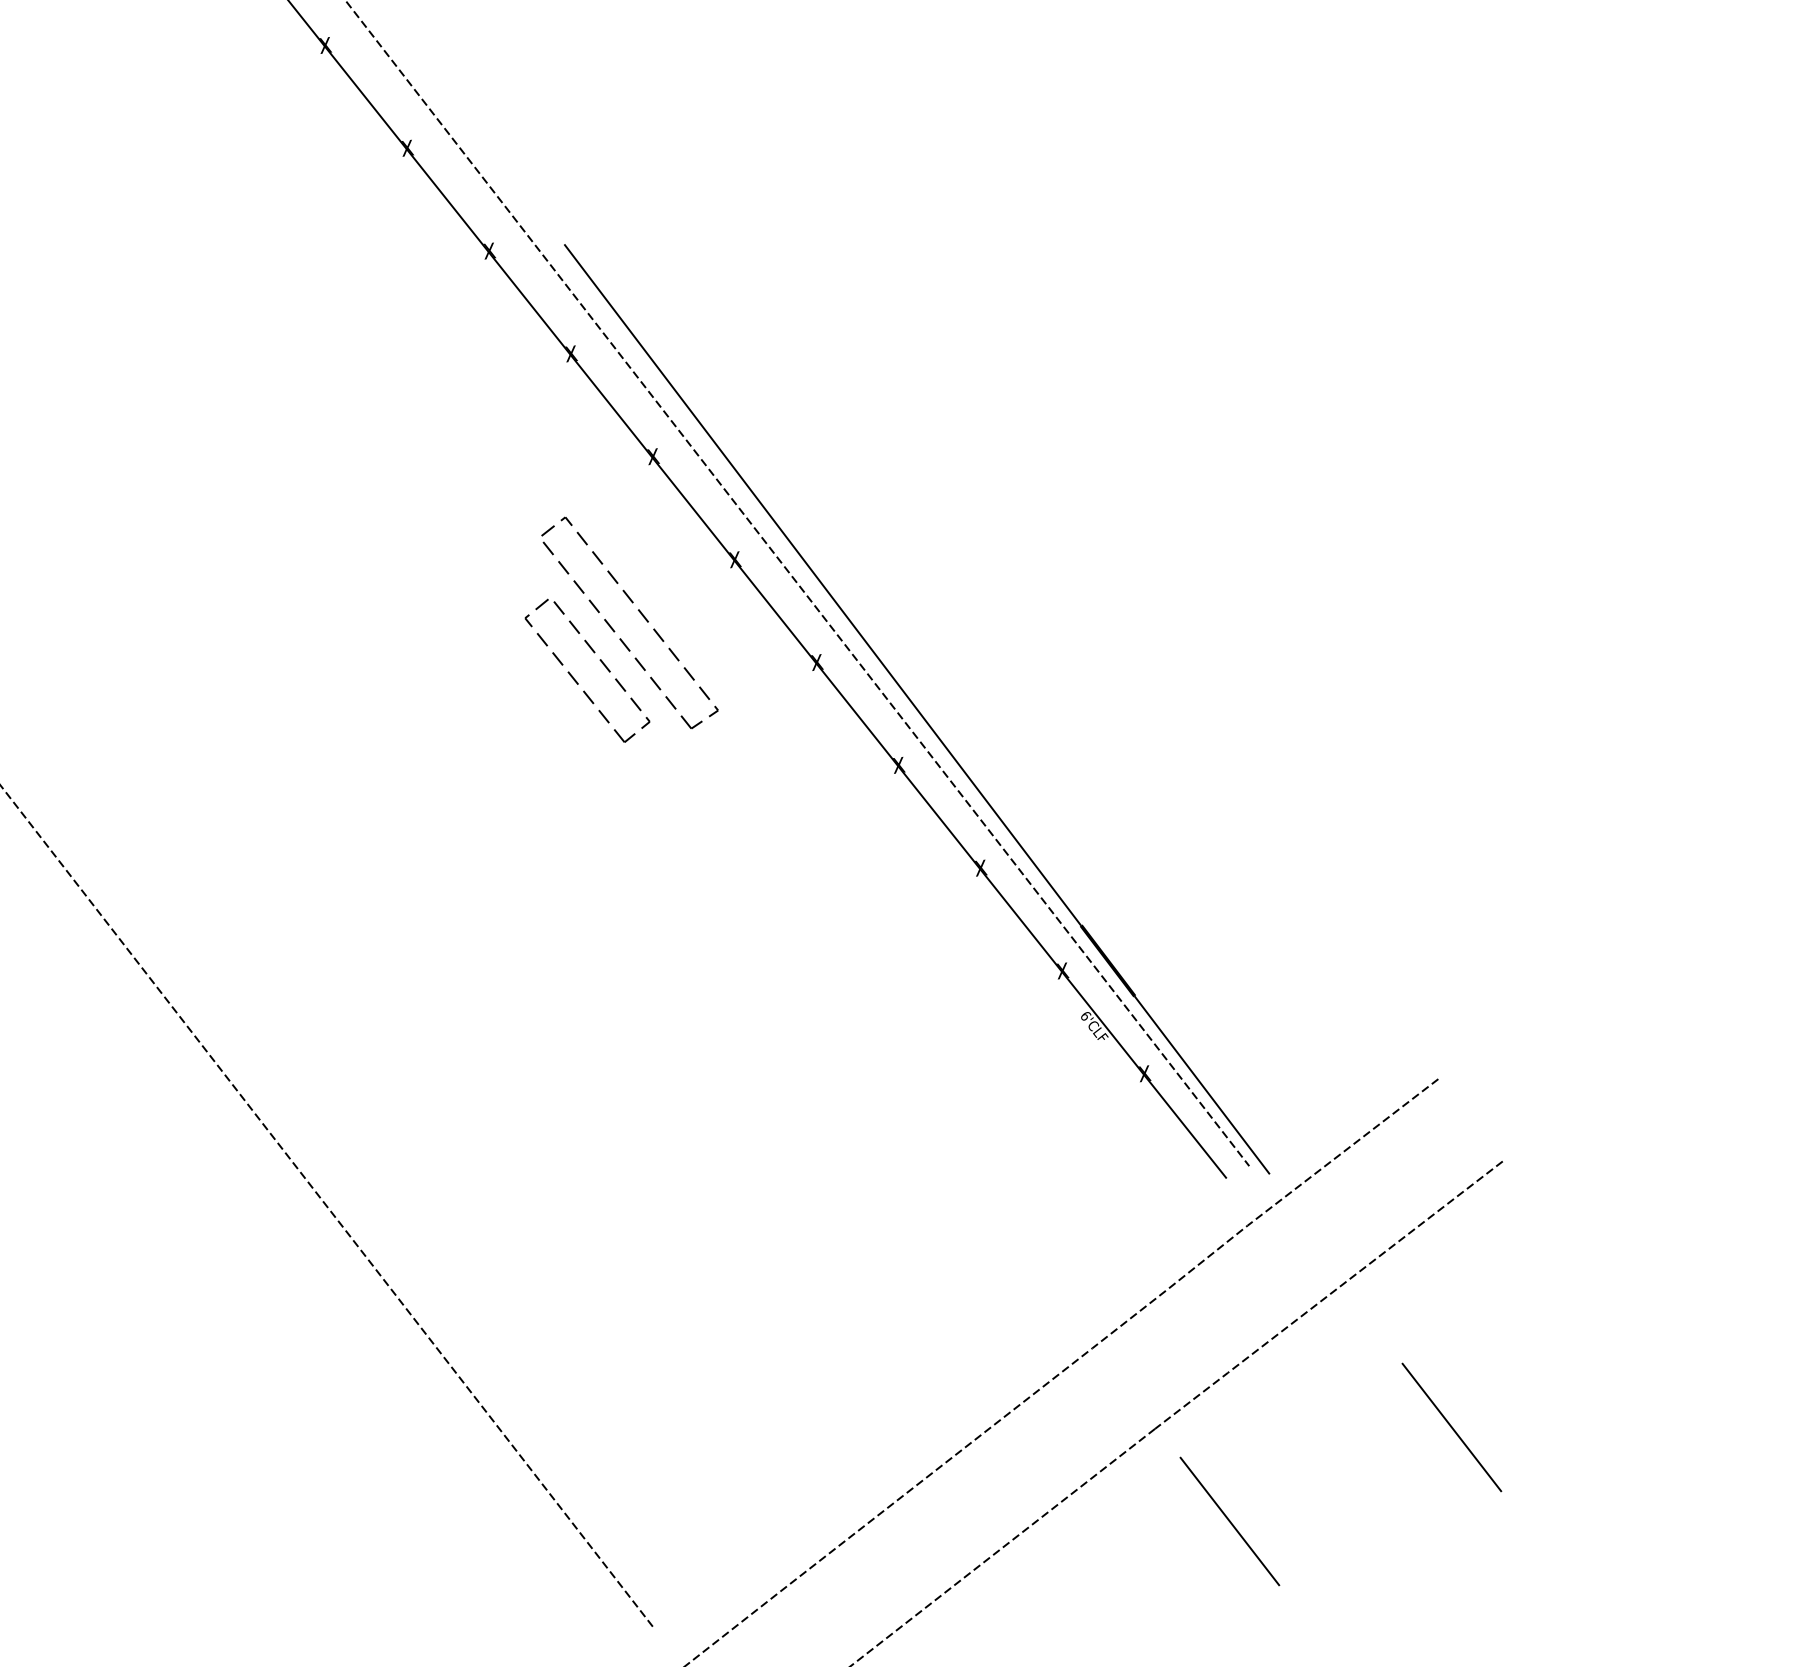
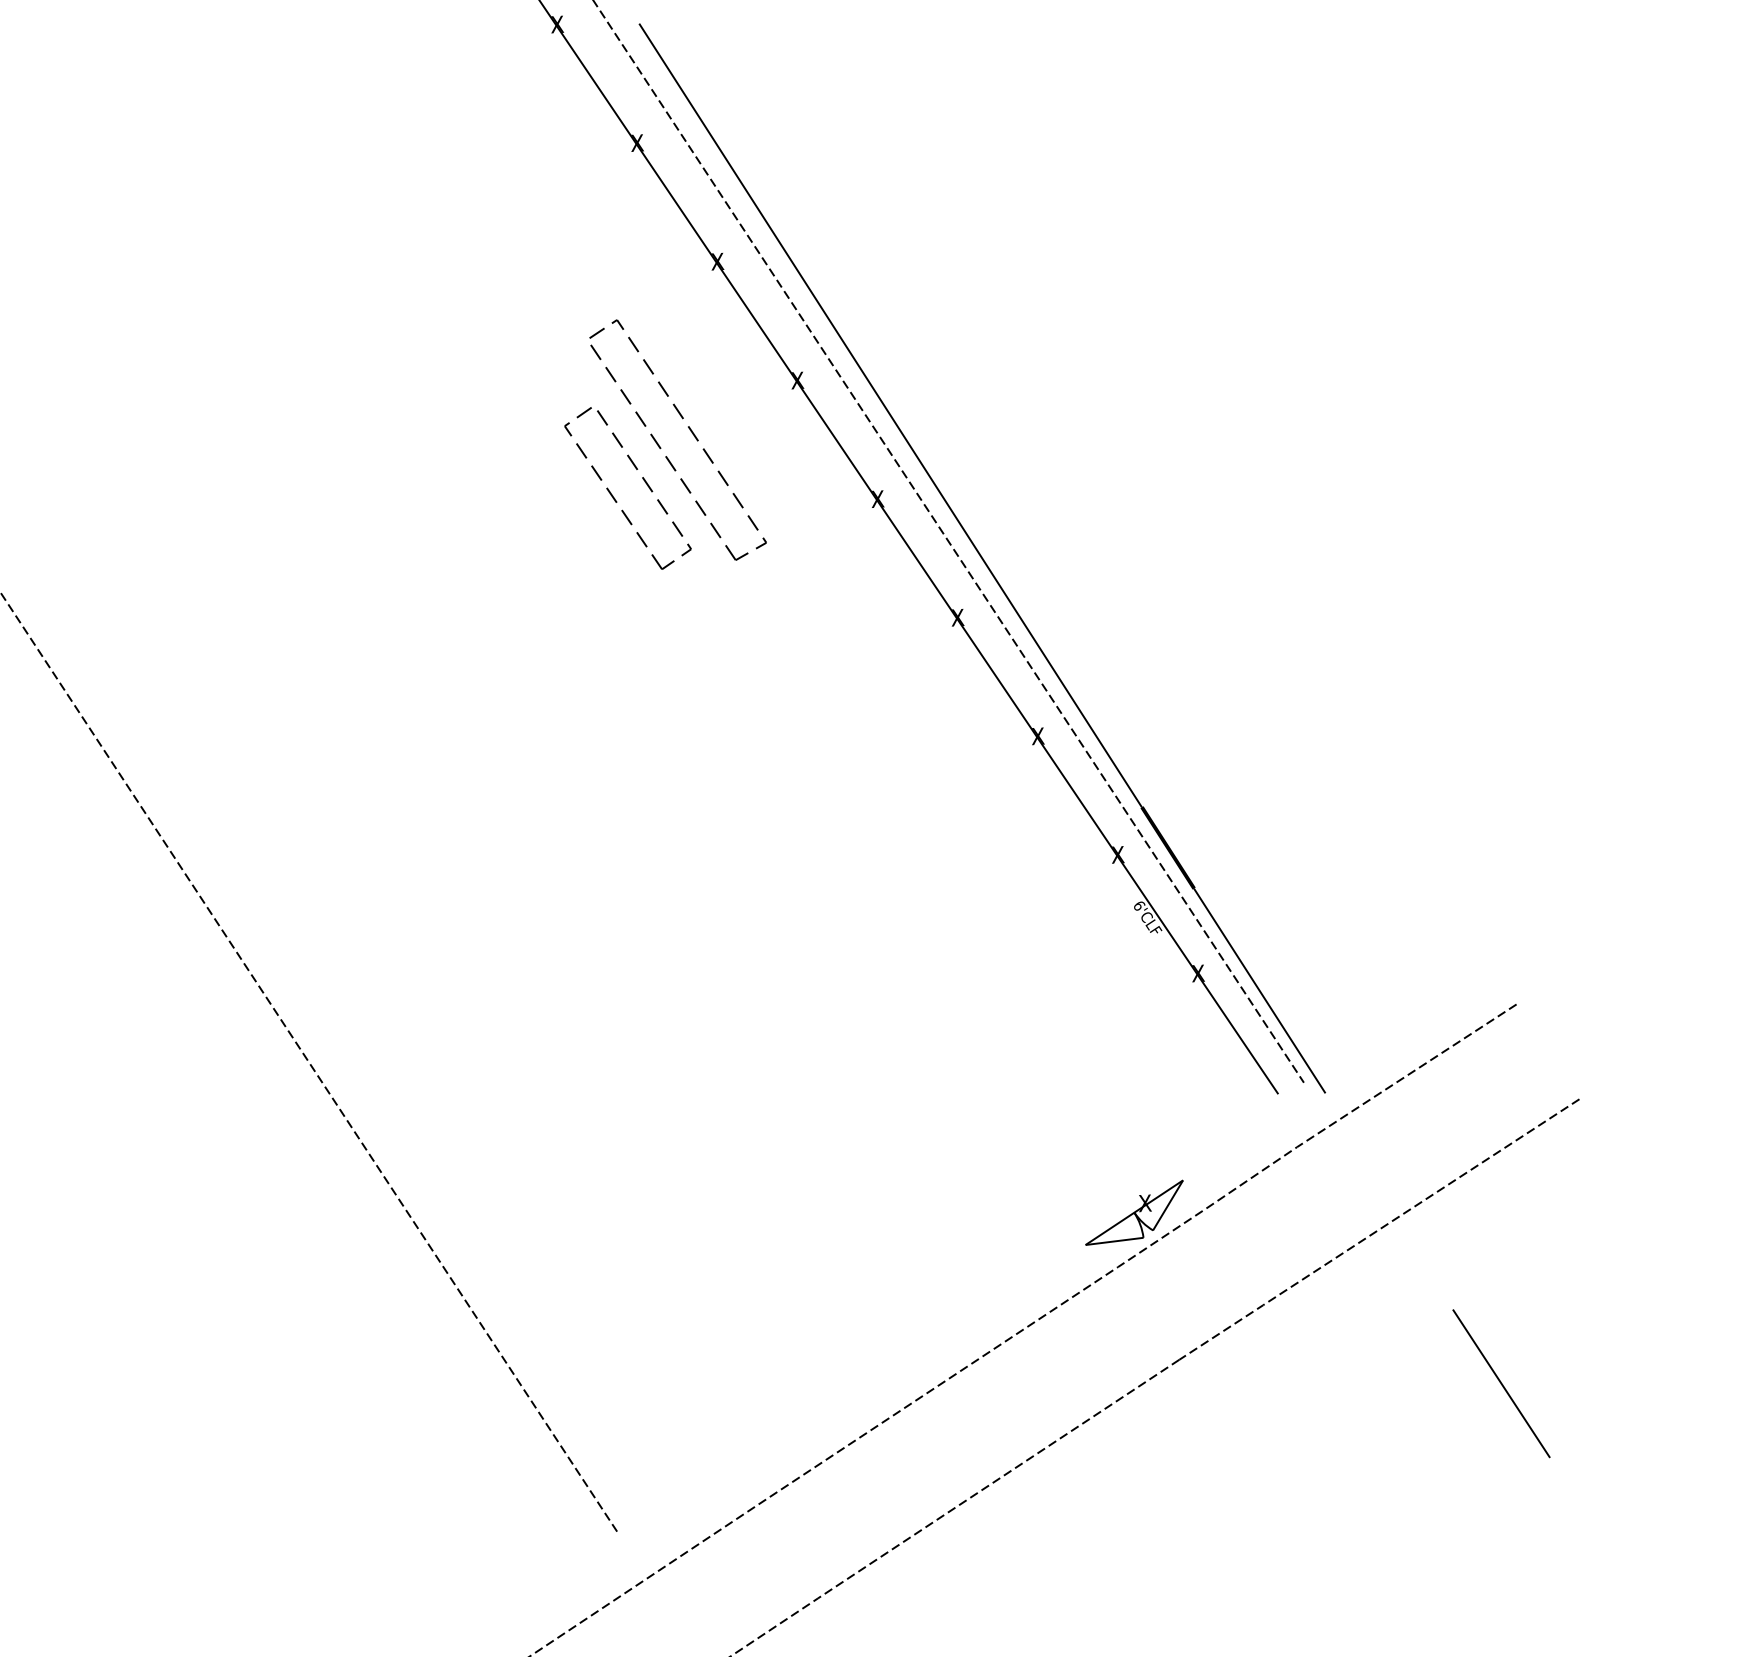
part: (1103, 1297) -> (1134, 1212), added
line: (1229, 1521) -> (1252, 1466), removed

